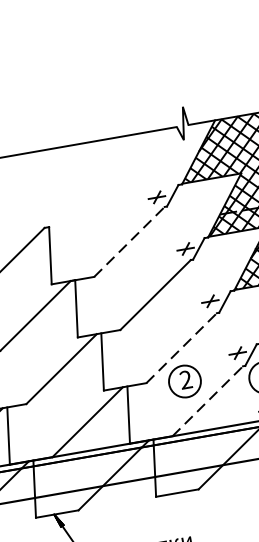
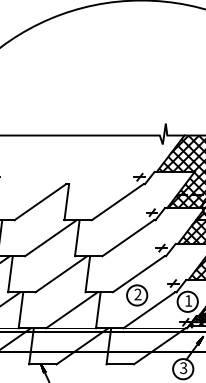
line: (129, 242) -> (117, 202), dashed -> solid
line: (181, 348) -> (138, 274), dashed -> solid
line: (208, 401) -> (149, 310), dashed -> solid

